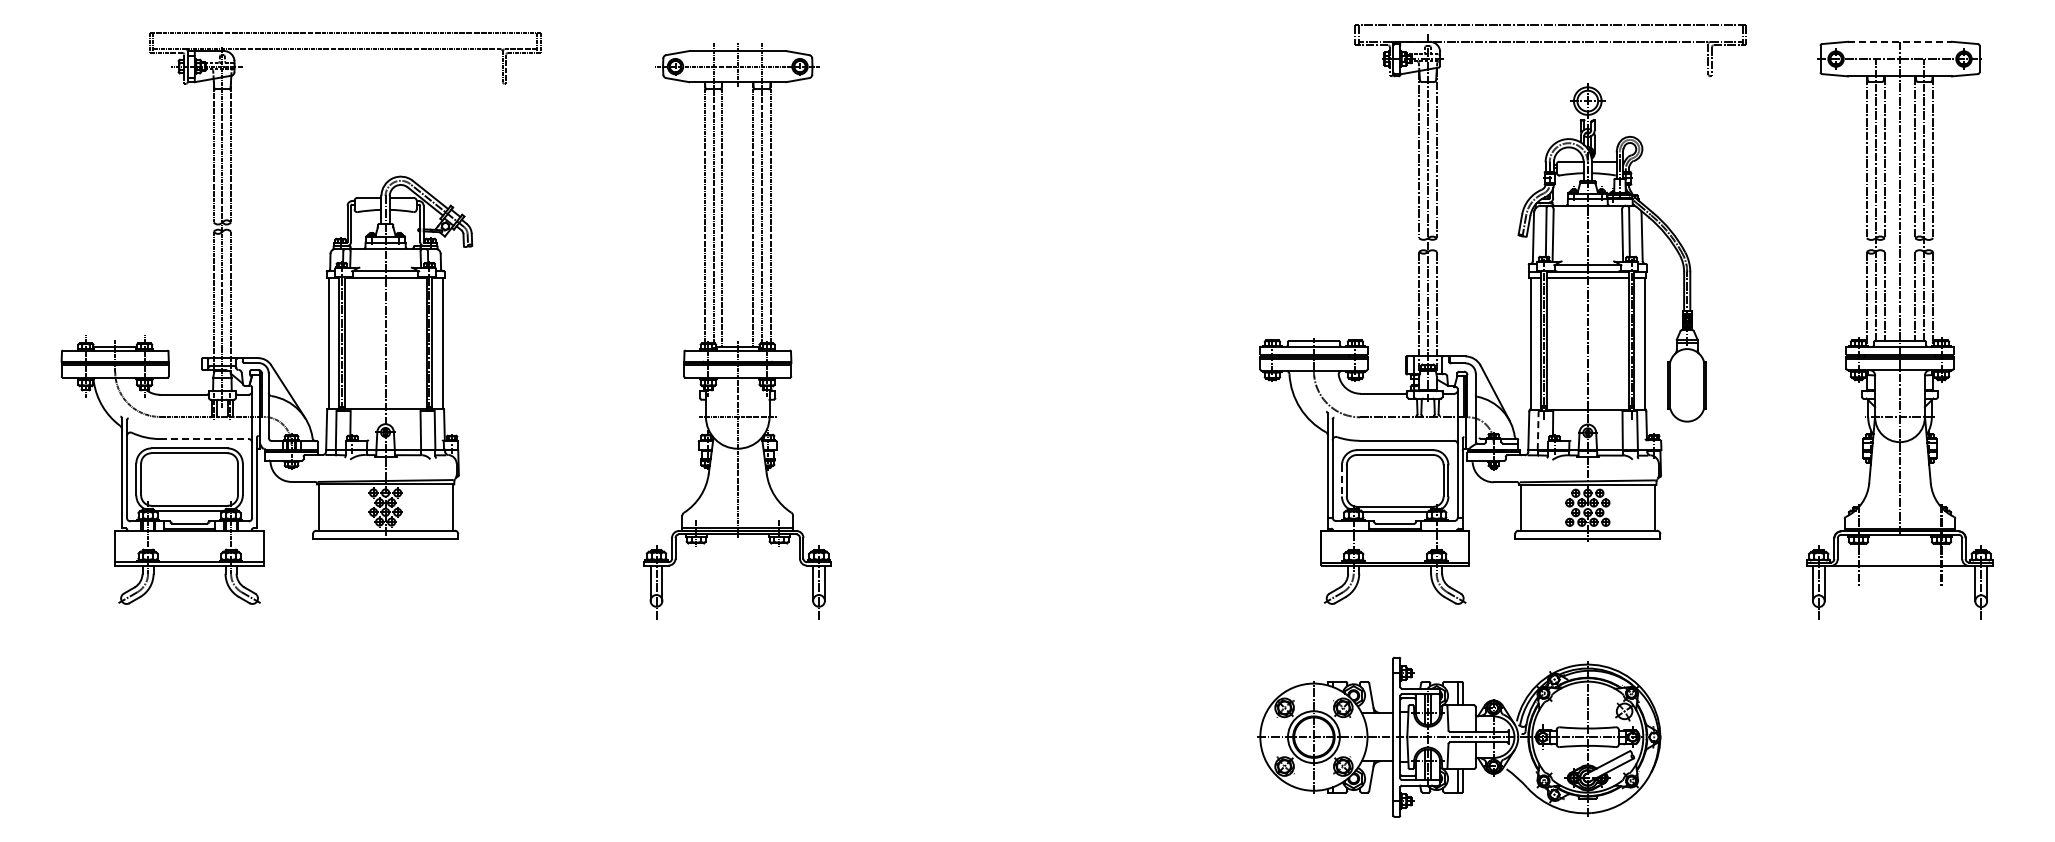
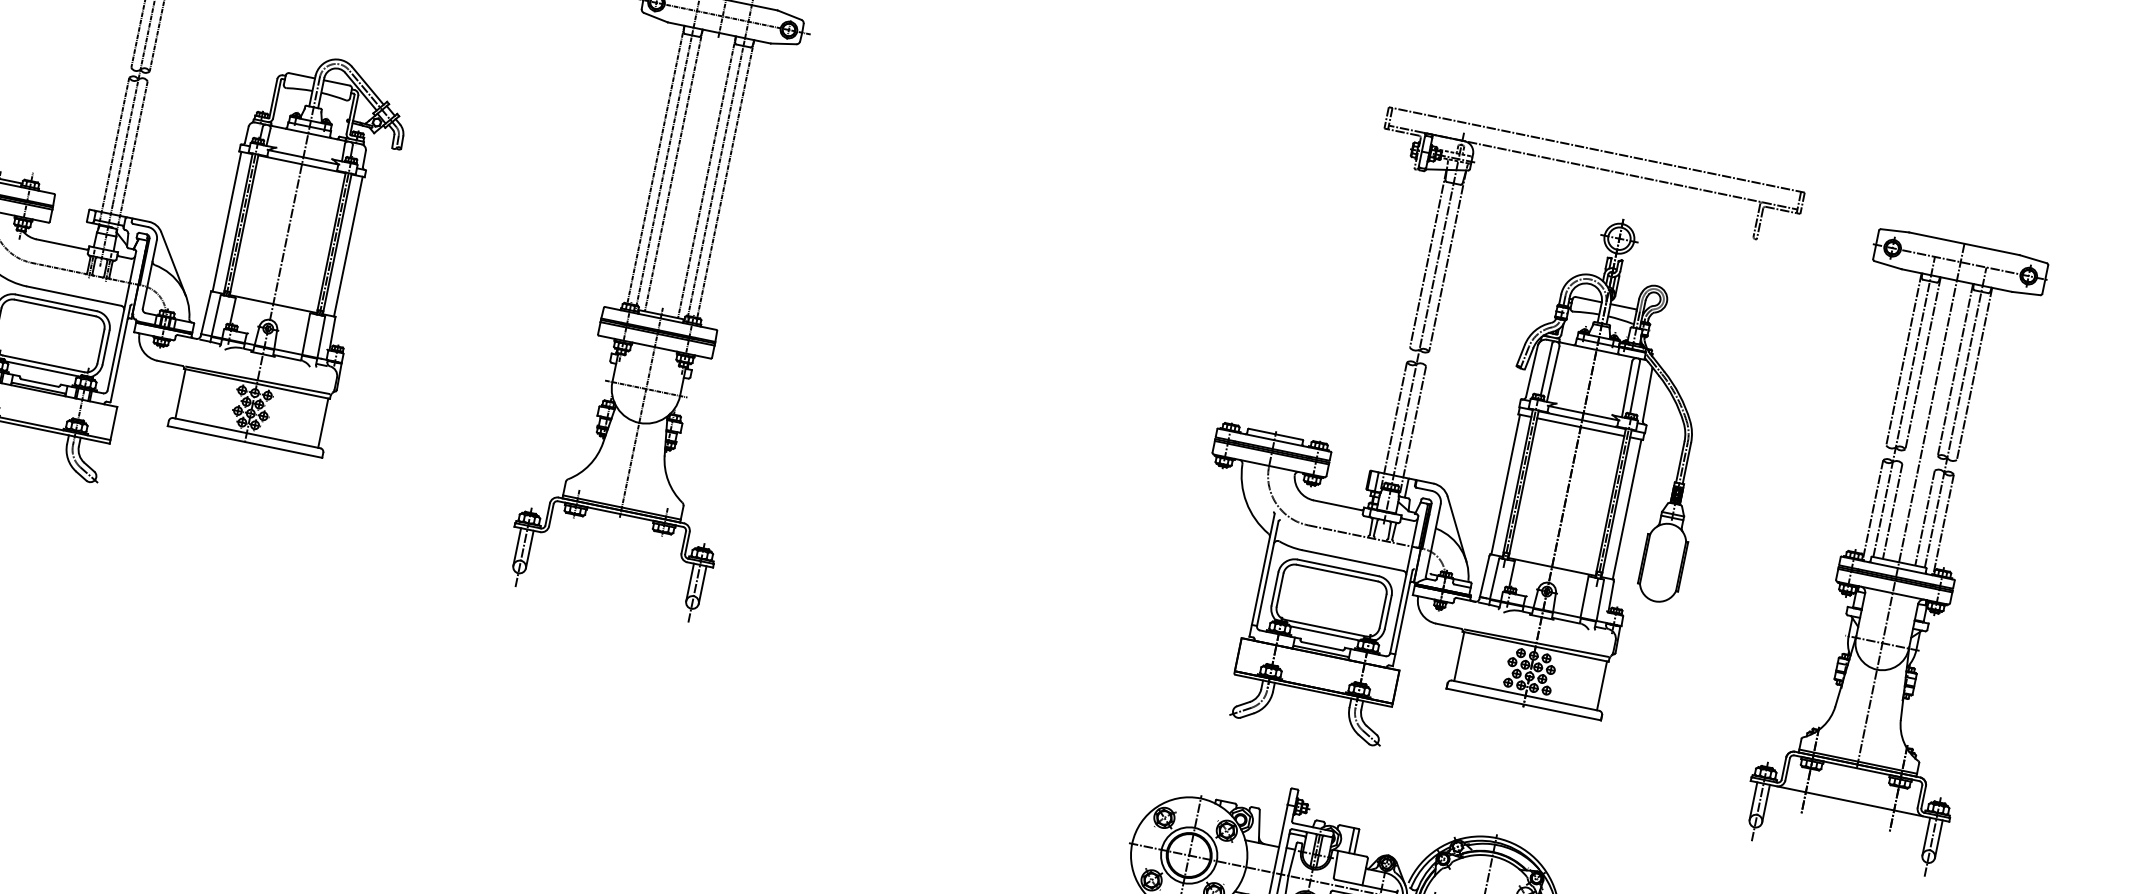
line: (1900, 41) -> (1965, 243), dashed -> solid
line: (1538, 430) -> (1495, 578), dashed -> solid
line: (204, 439) -> (74, 296), dashed -> solid
line: (1341, 480) -> (1274, 588), dashed -> solid

